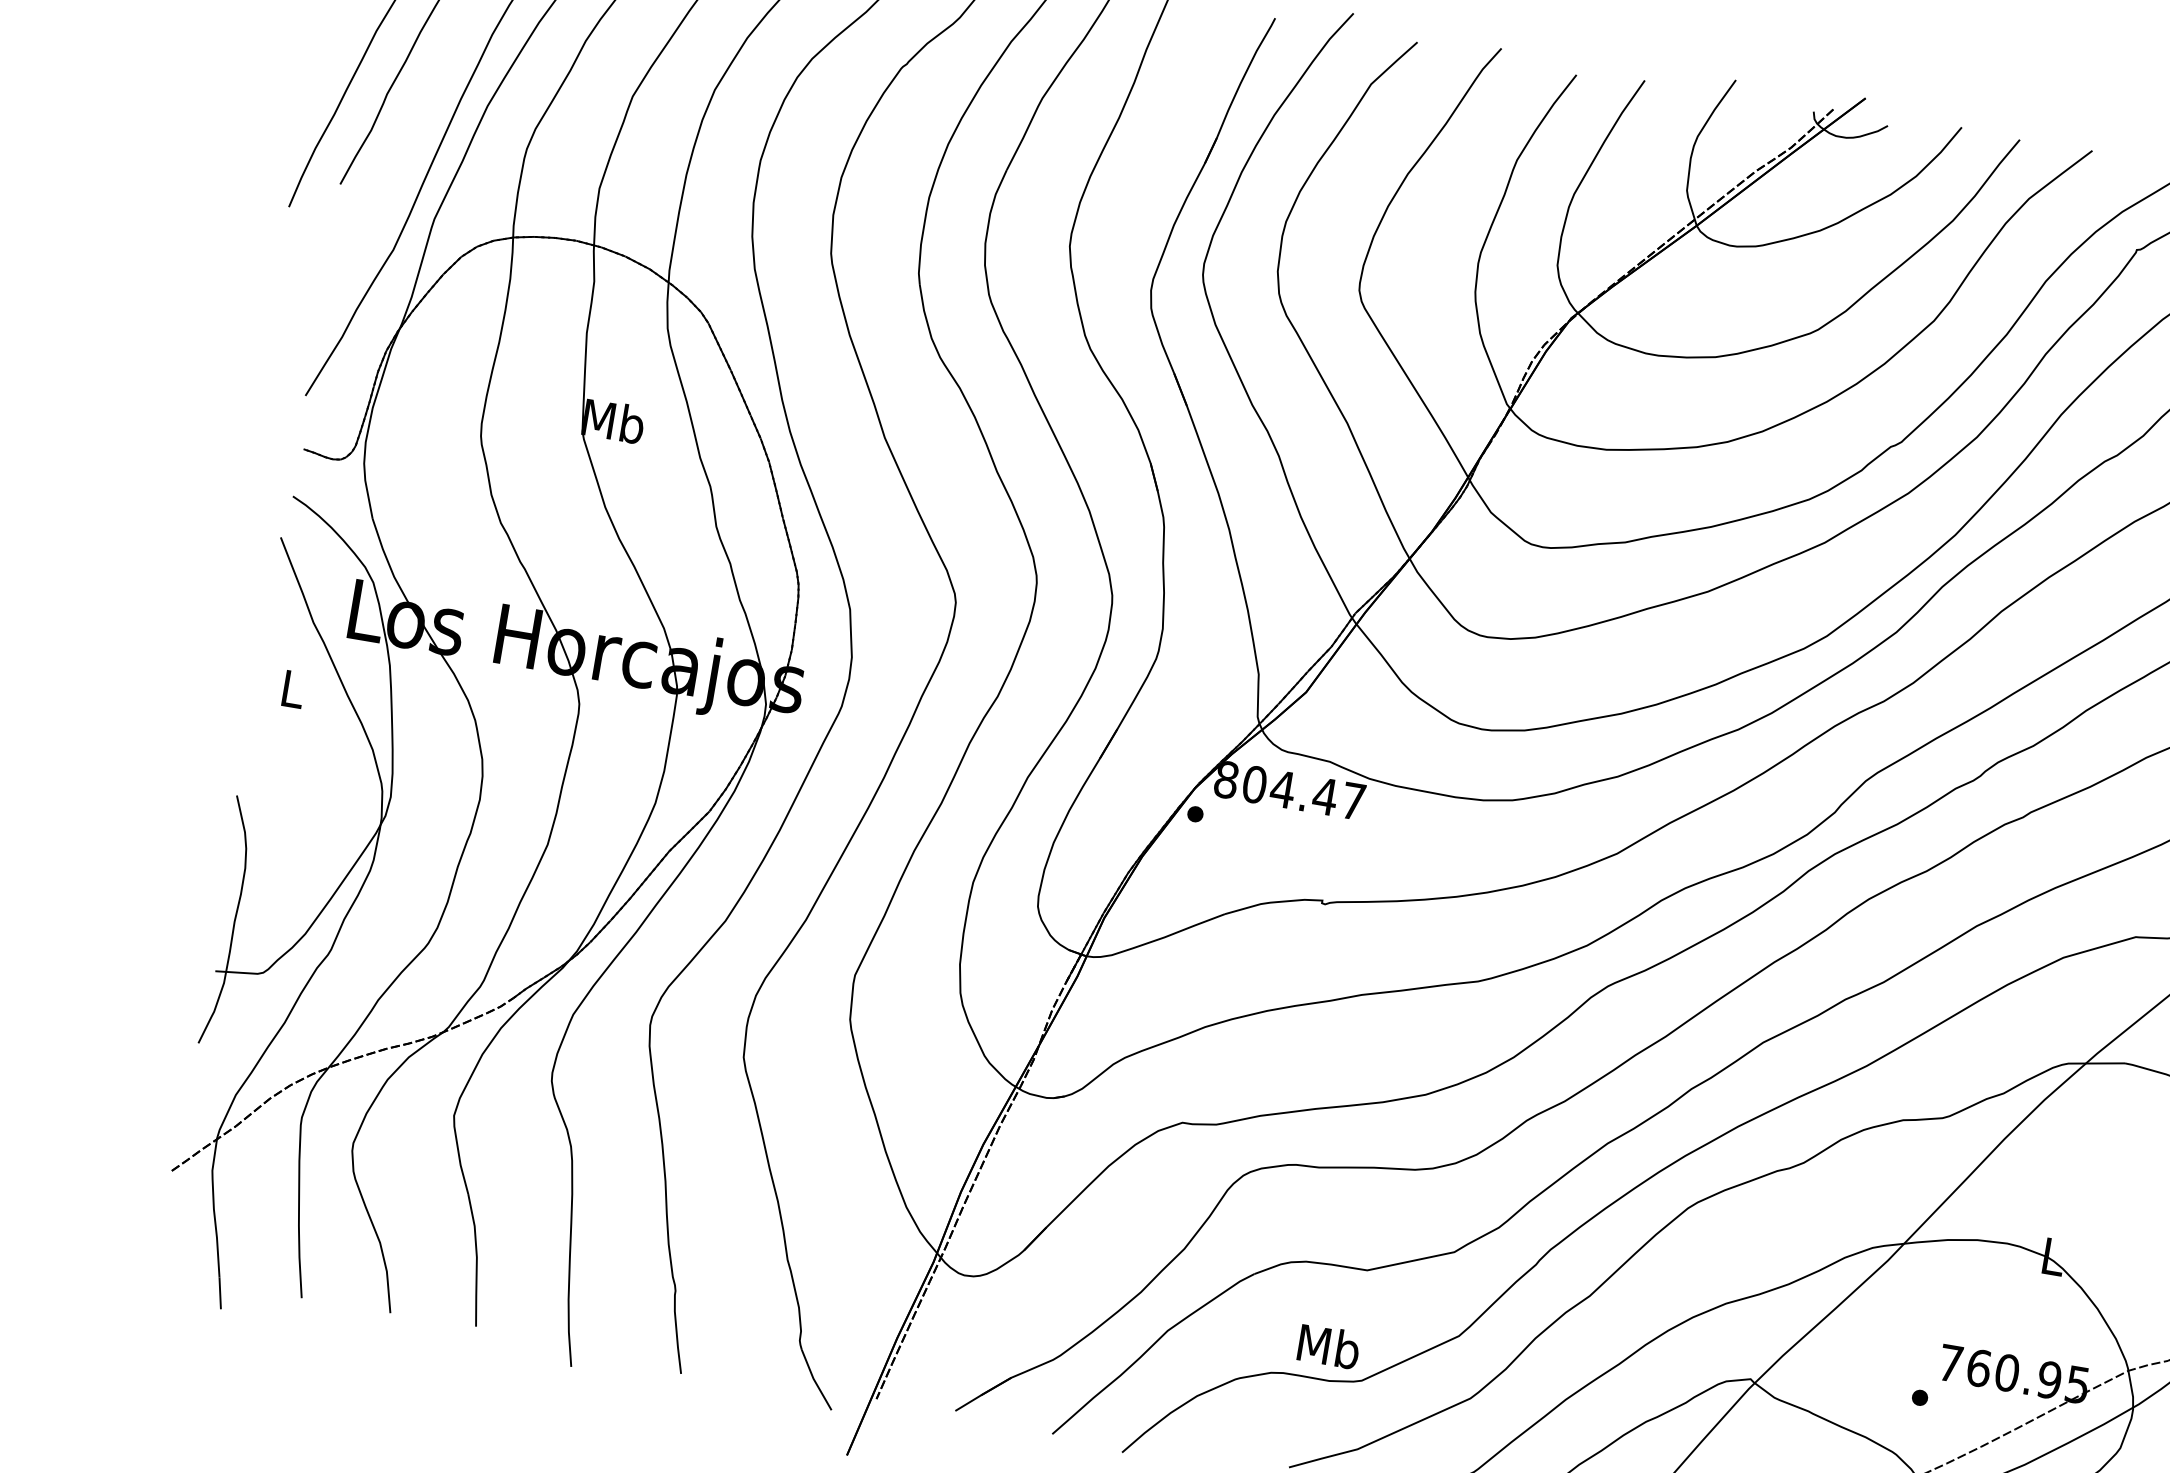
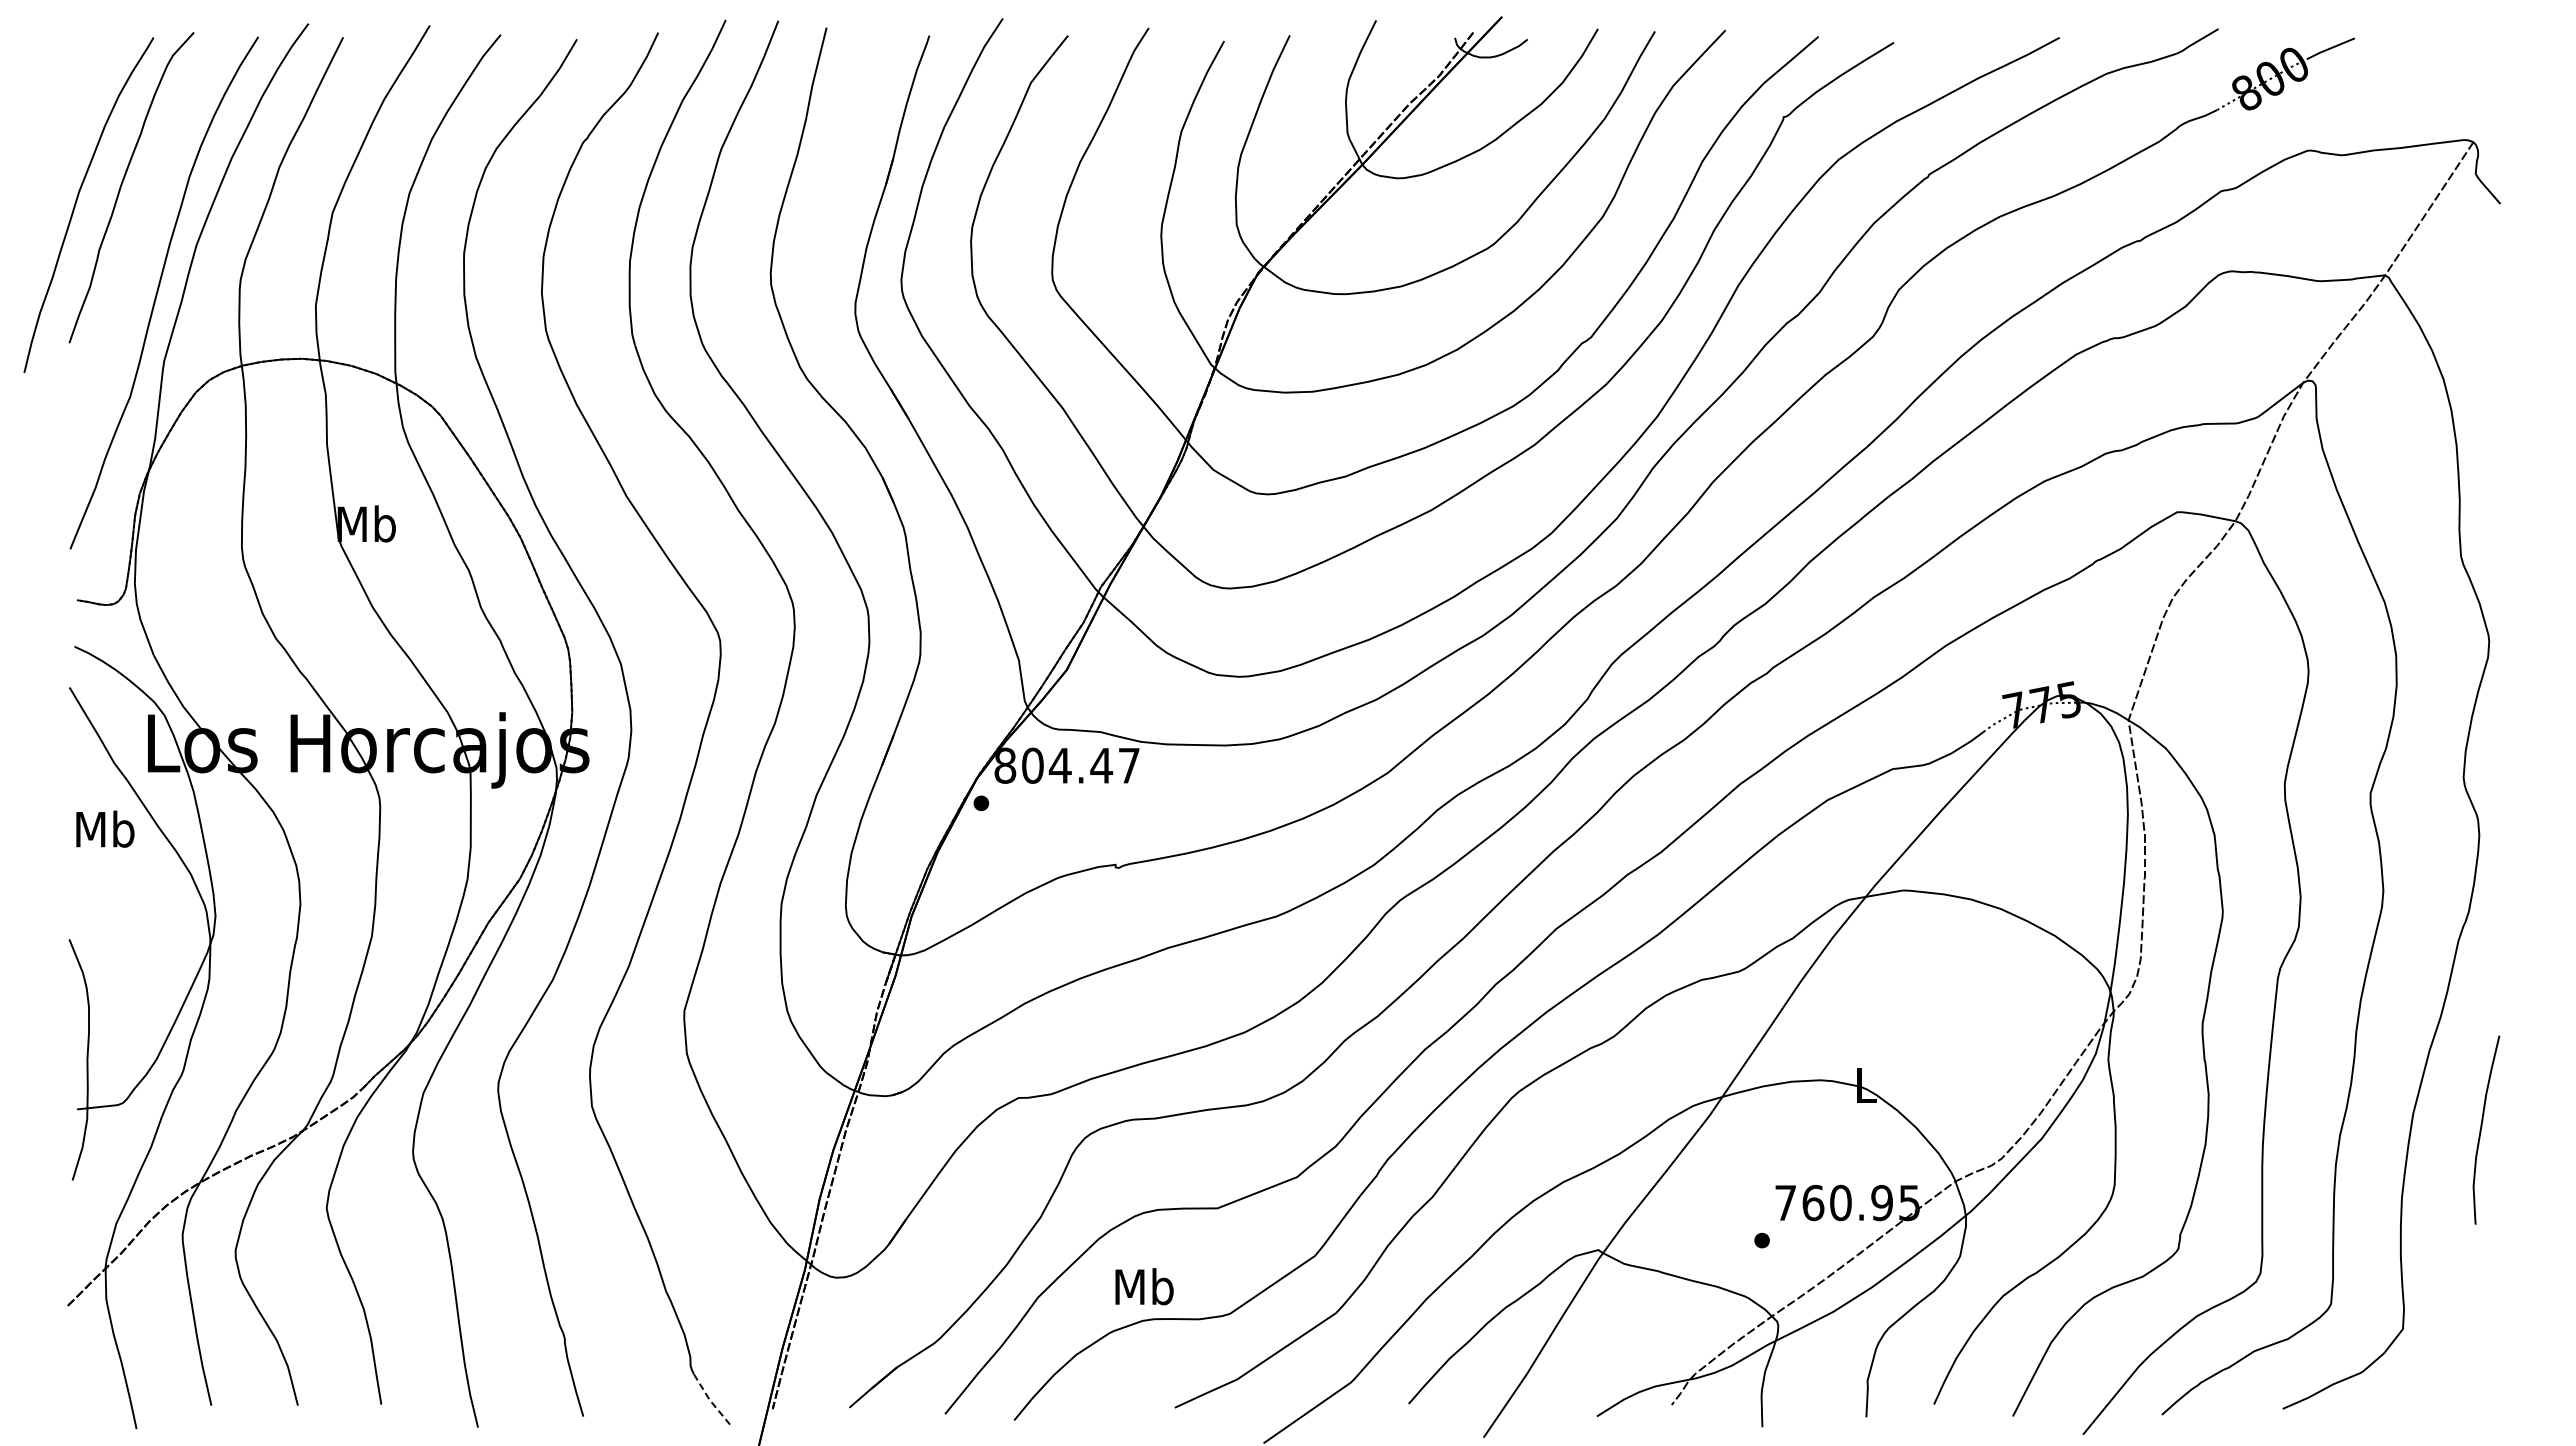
text: (293, 688) -> (105, 828), L -> Mb
text: (1329, 1346) -> (1144, 1286), moved
line: (814, 1380) -> (710, 1401), solid -> dashed

